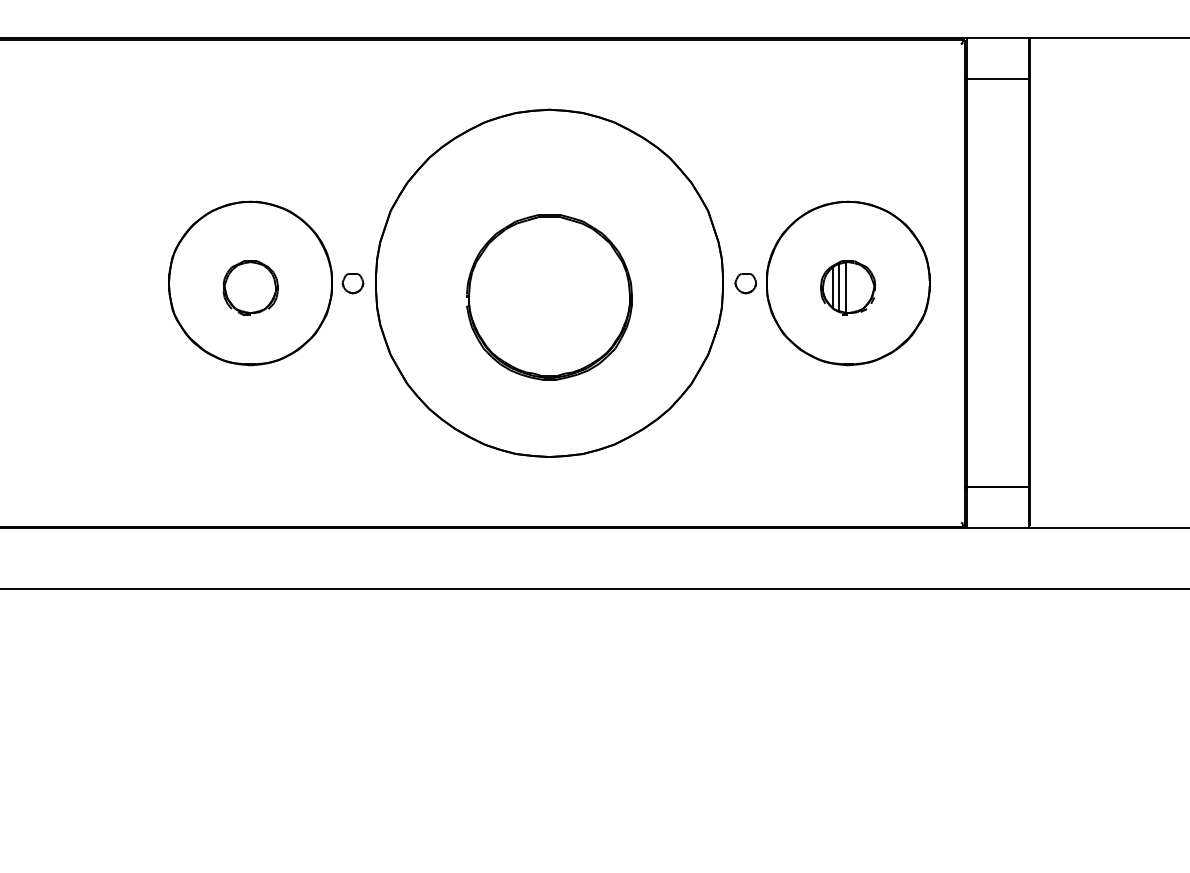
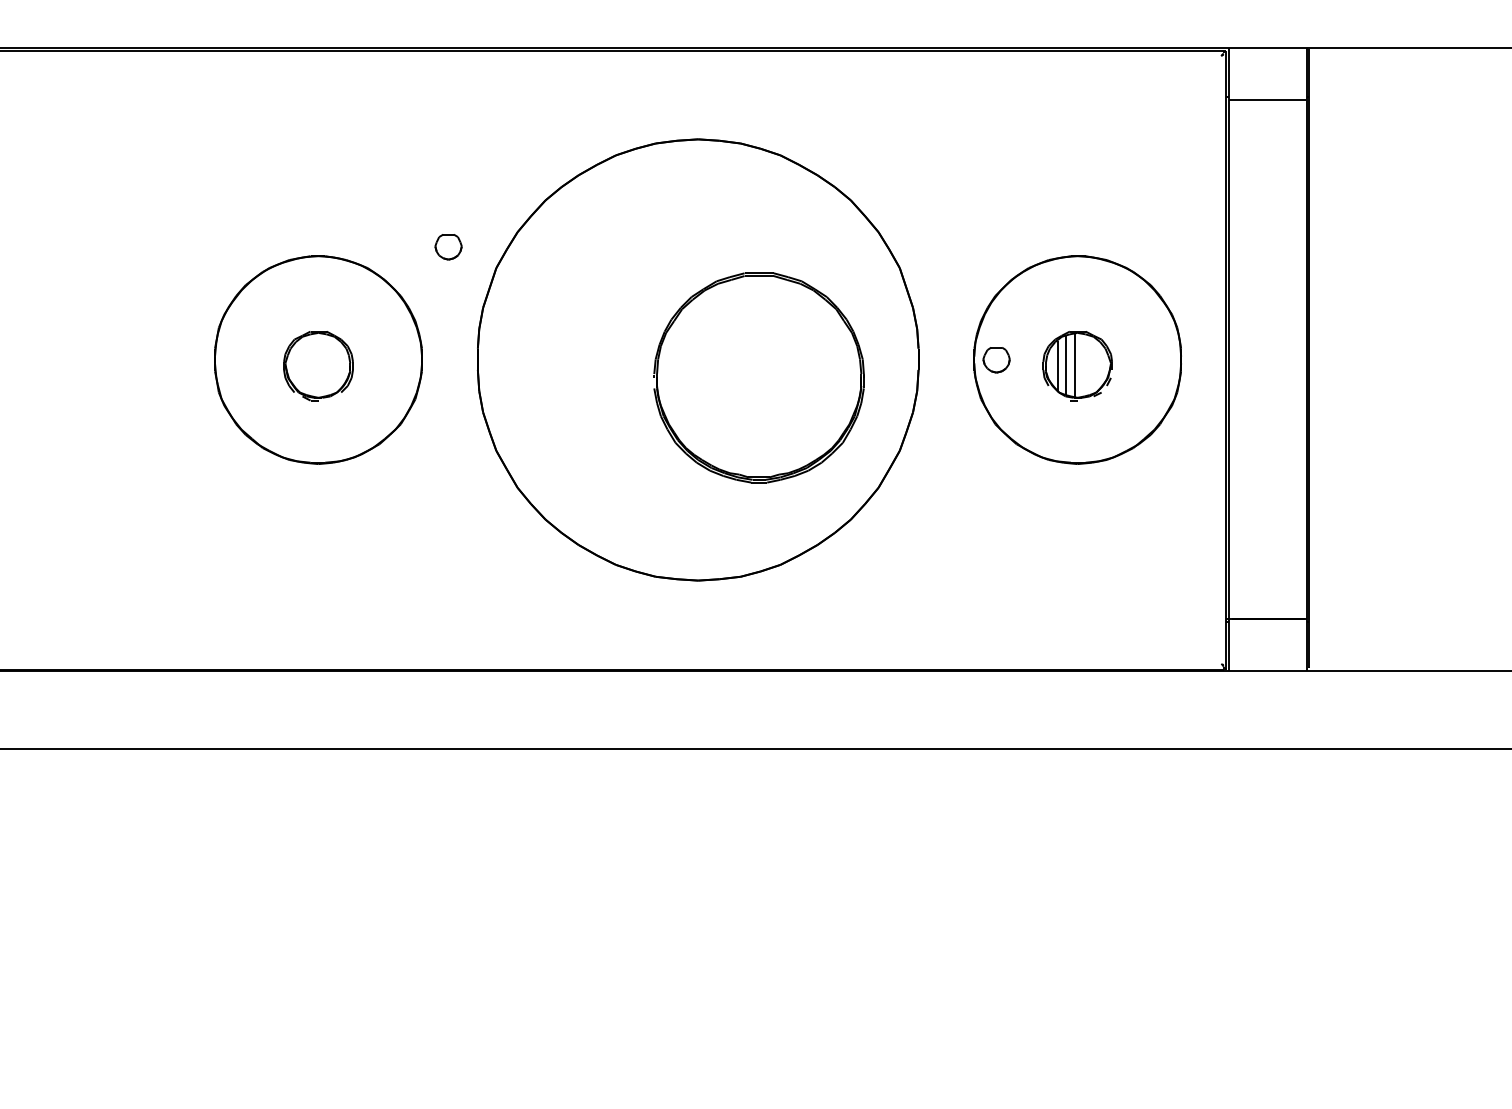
part: (352, 283) -> (448, 247), moved
part: (745, 283) -> (996, 360), moved
part: (548, 297) -> (758, 377), moved

